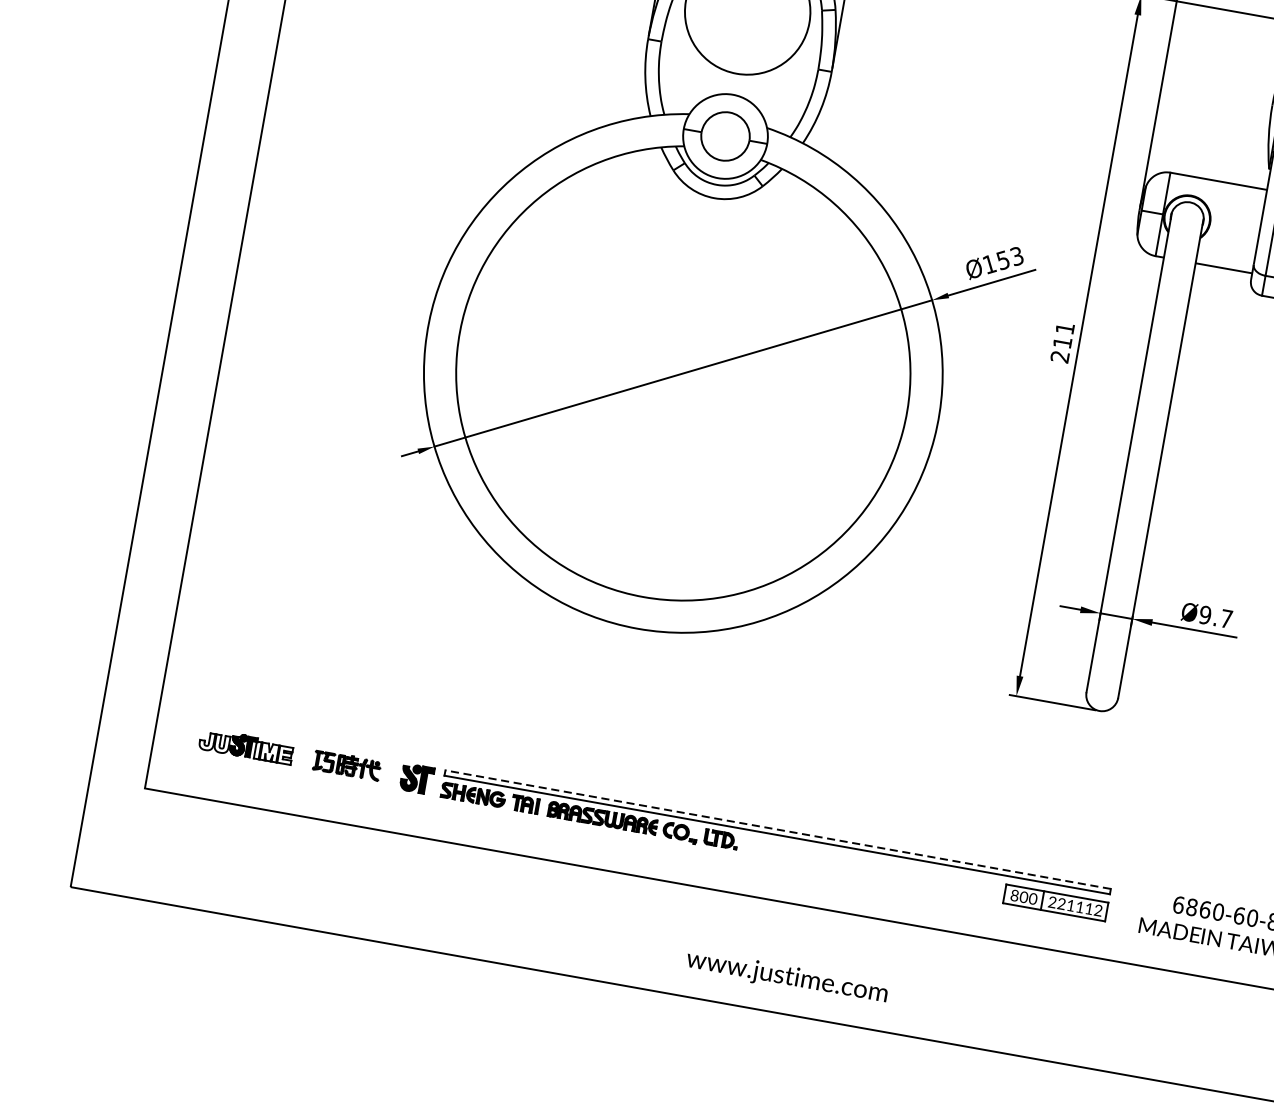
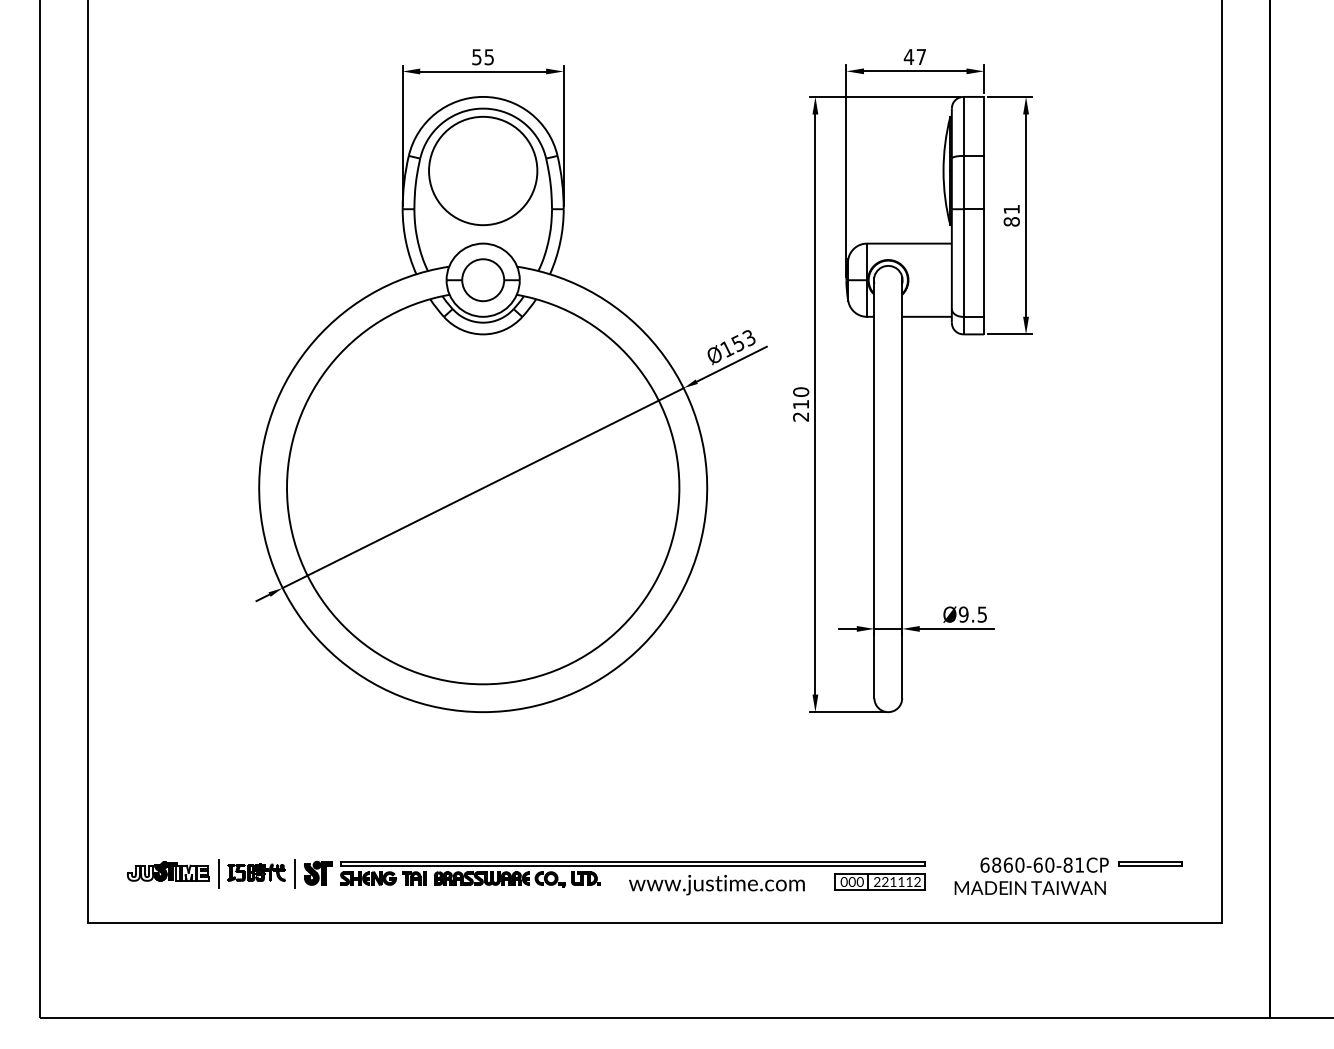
text: (1065, 327) -> (801, 391), 211 -> 210
text: (1225, 618) -> (981, 614), Ø9.7 -> Ø9.5
line: (303, 760) -> (218, 874), added
line: (390, 775) -> (295, 874), added
line: (777, 829) -> (632, 861), dashed -> solid
text: (1013, 896) -> (843, 882), 800 -> 000
text: (786, 976) -> (716, 884), moved

